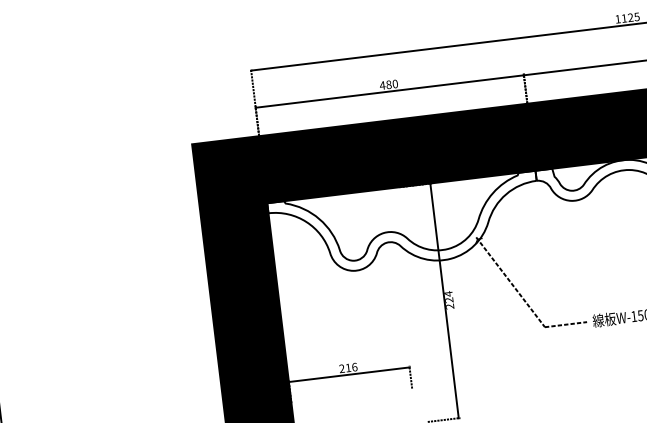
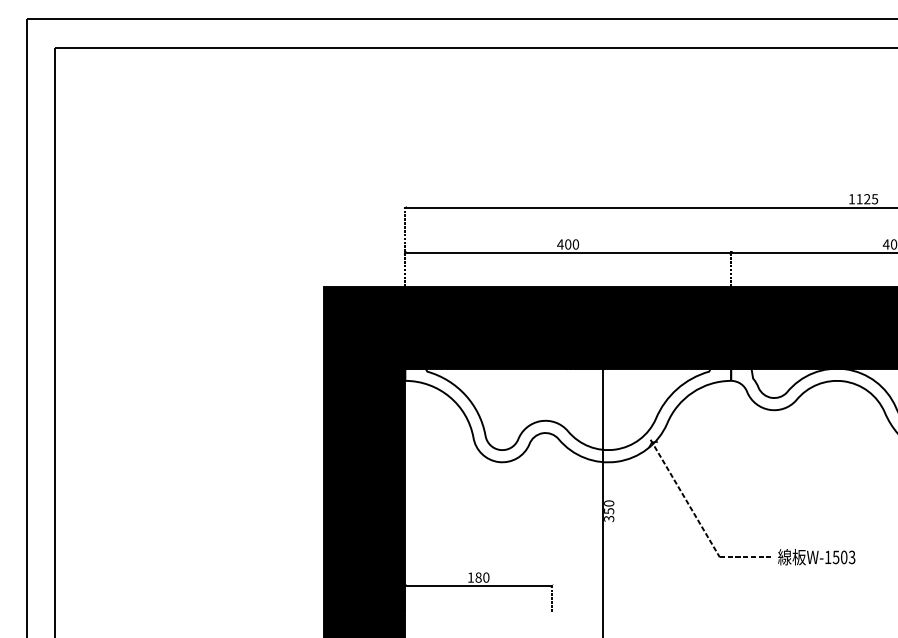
text: (389, 84) -> (568, 244), 480 -> 400
text: (449, 299) -> (609, 510), 224 -> 350
text: (348, 367) -> (478, 577), 216 -> 180

